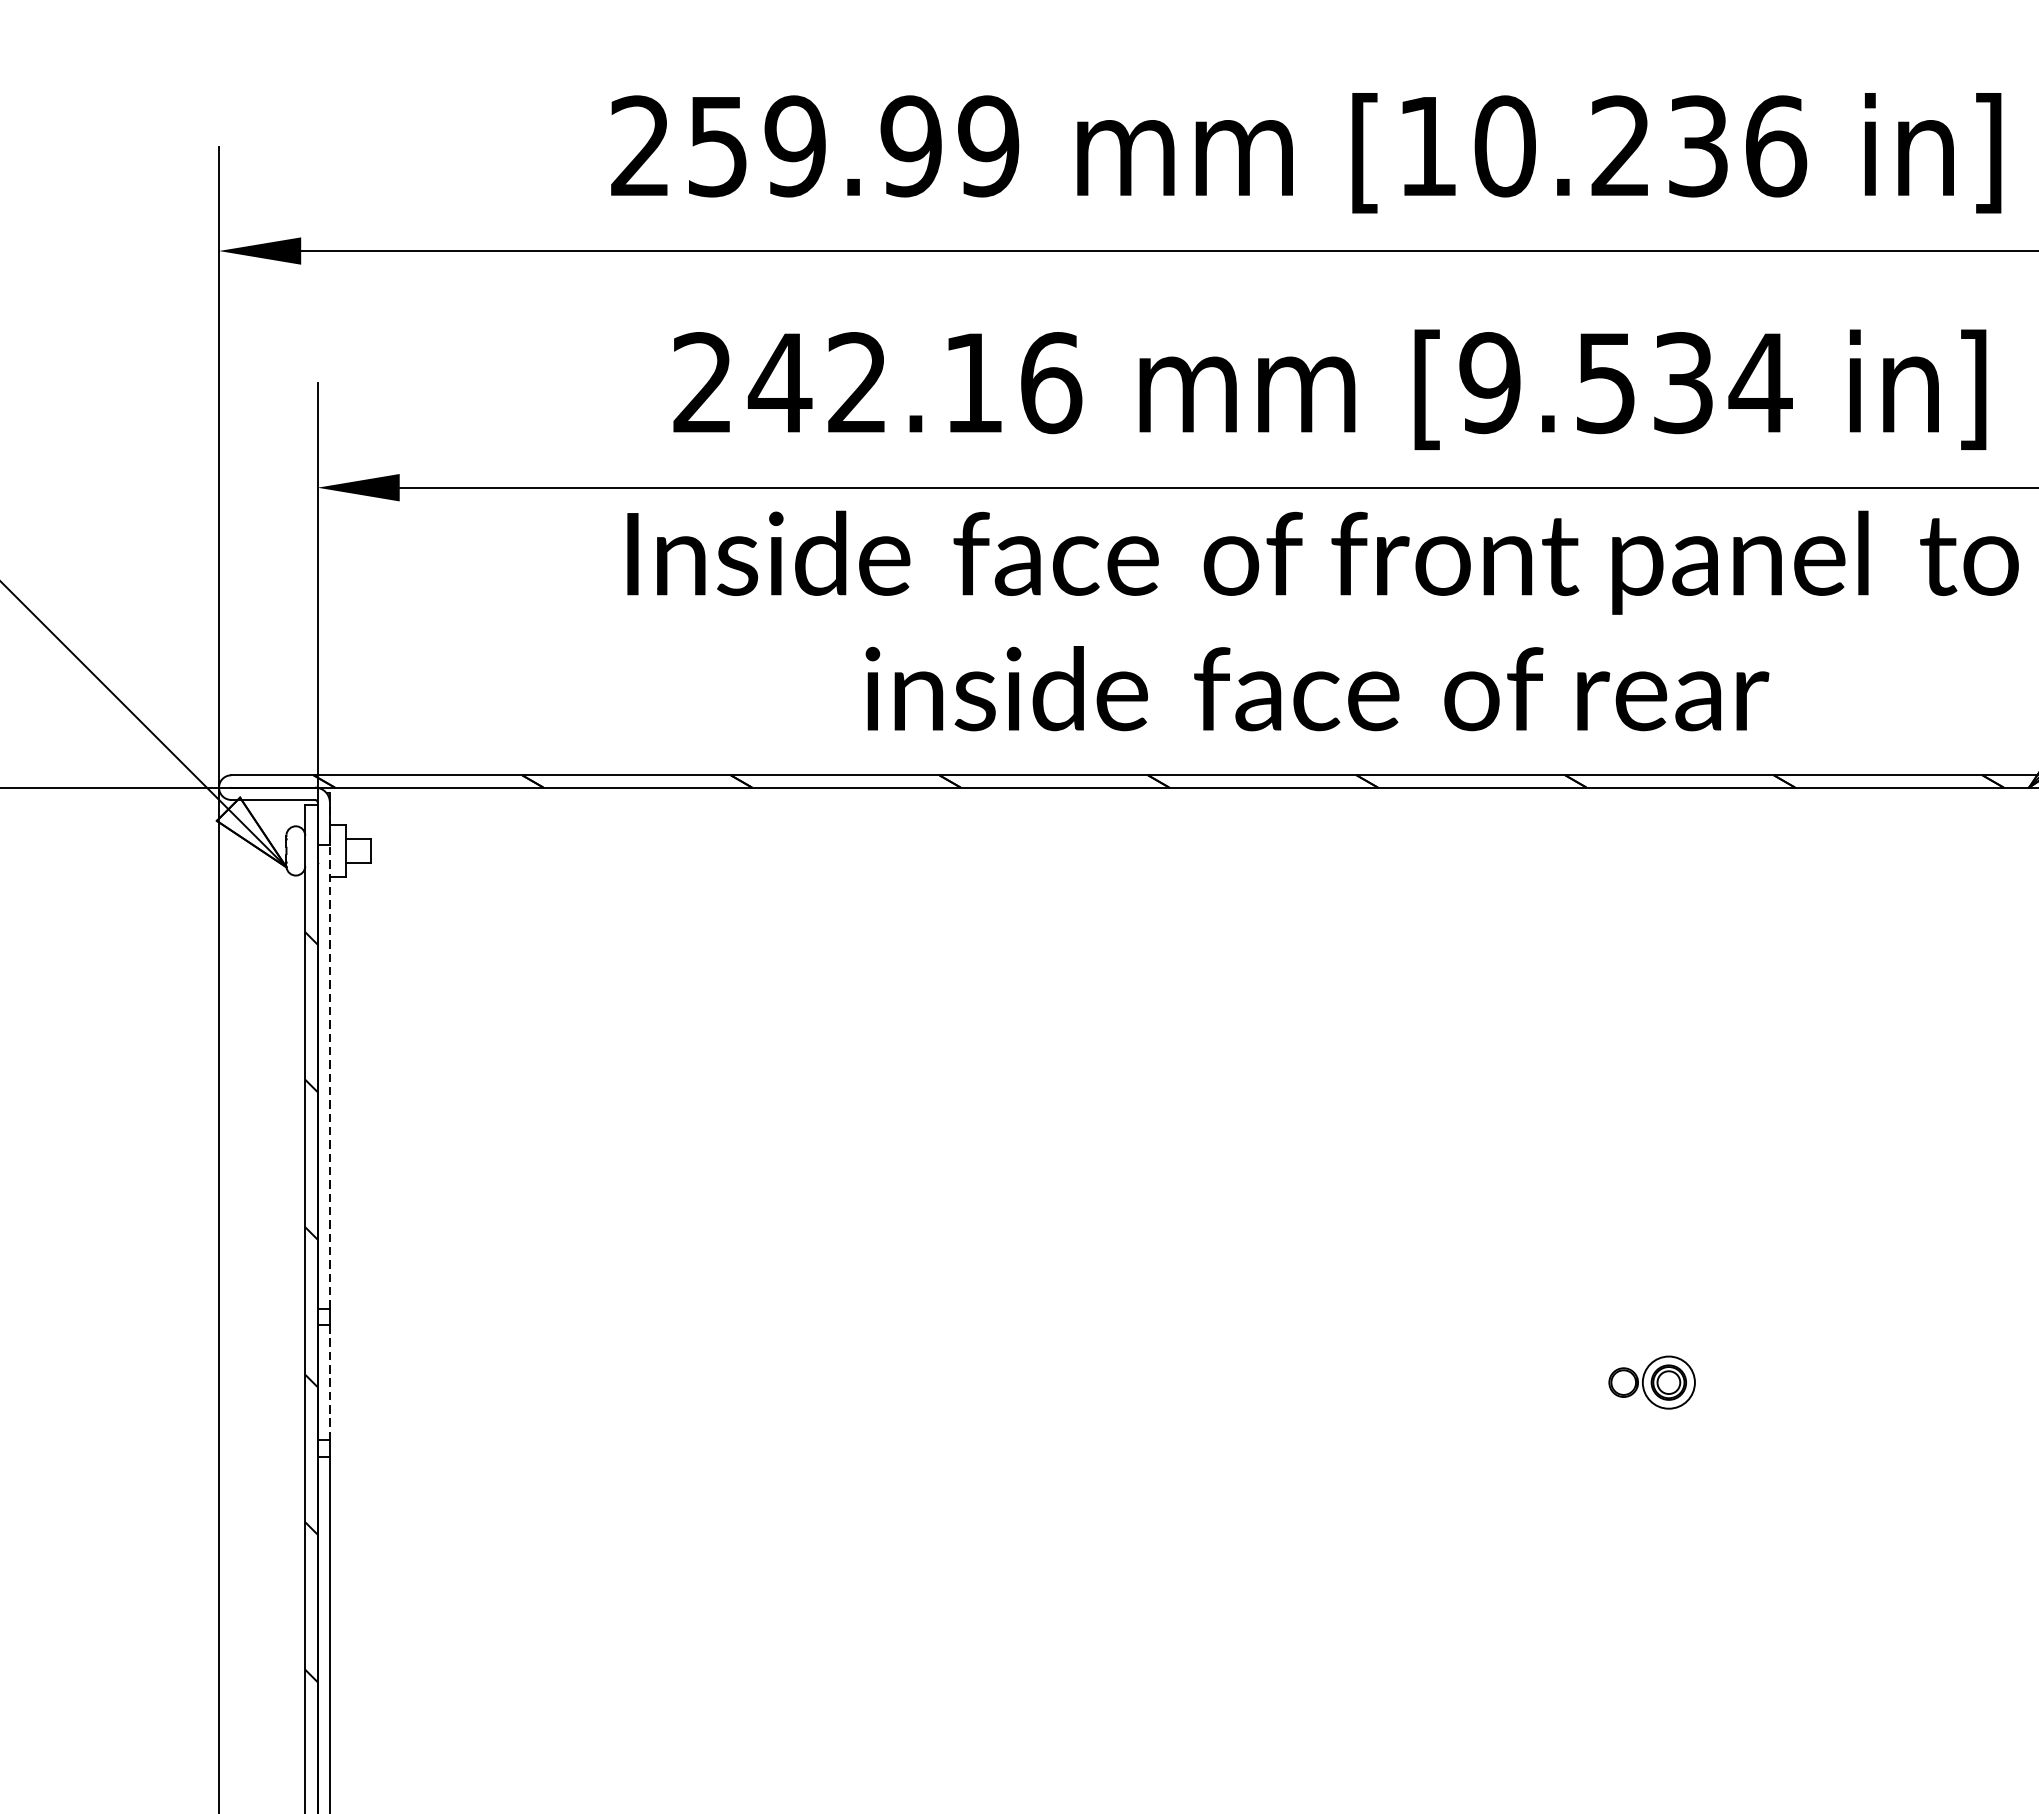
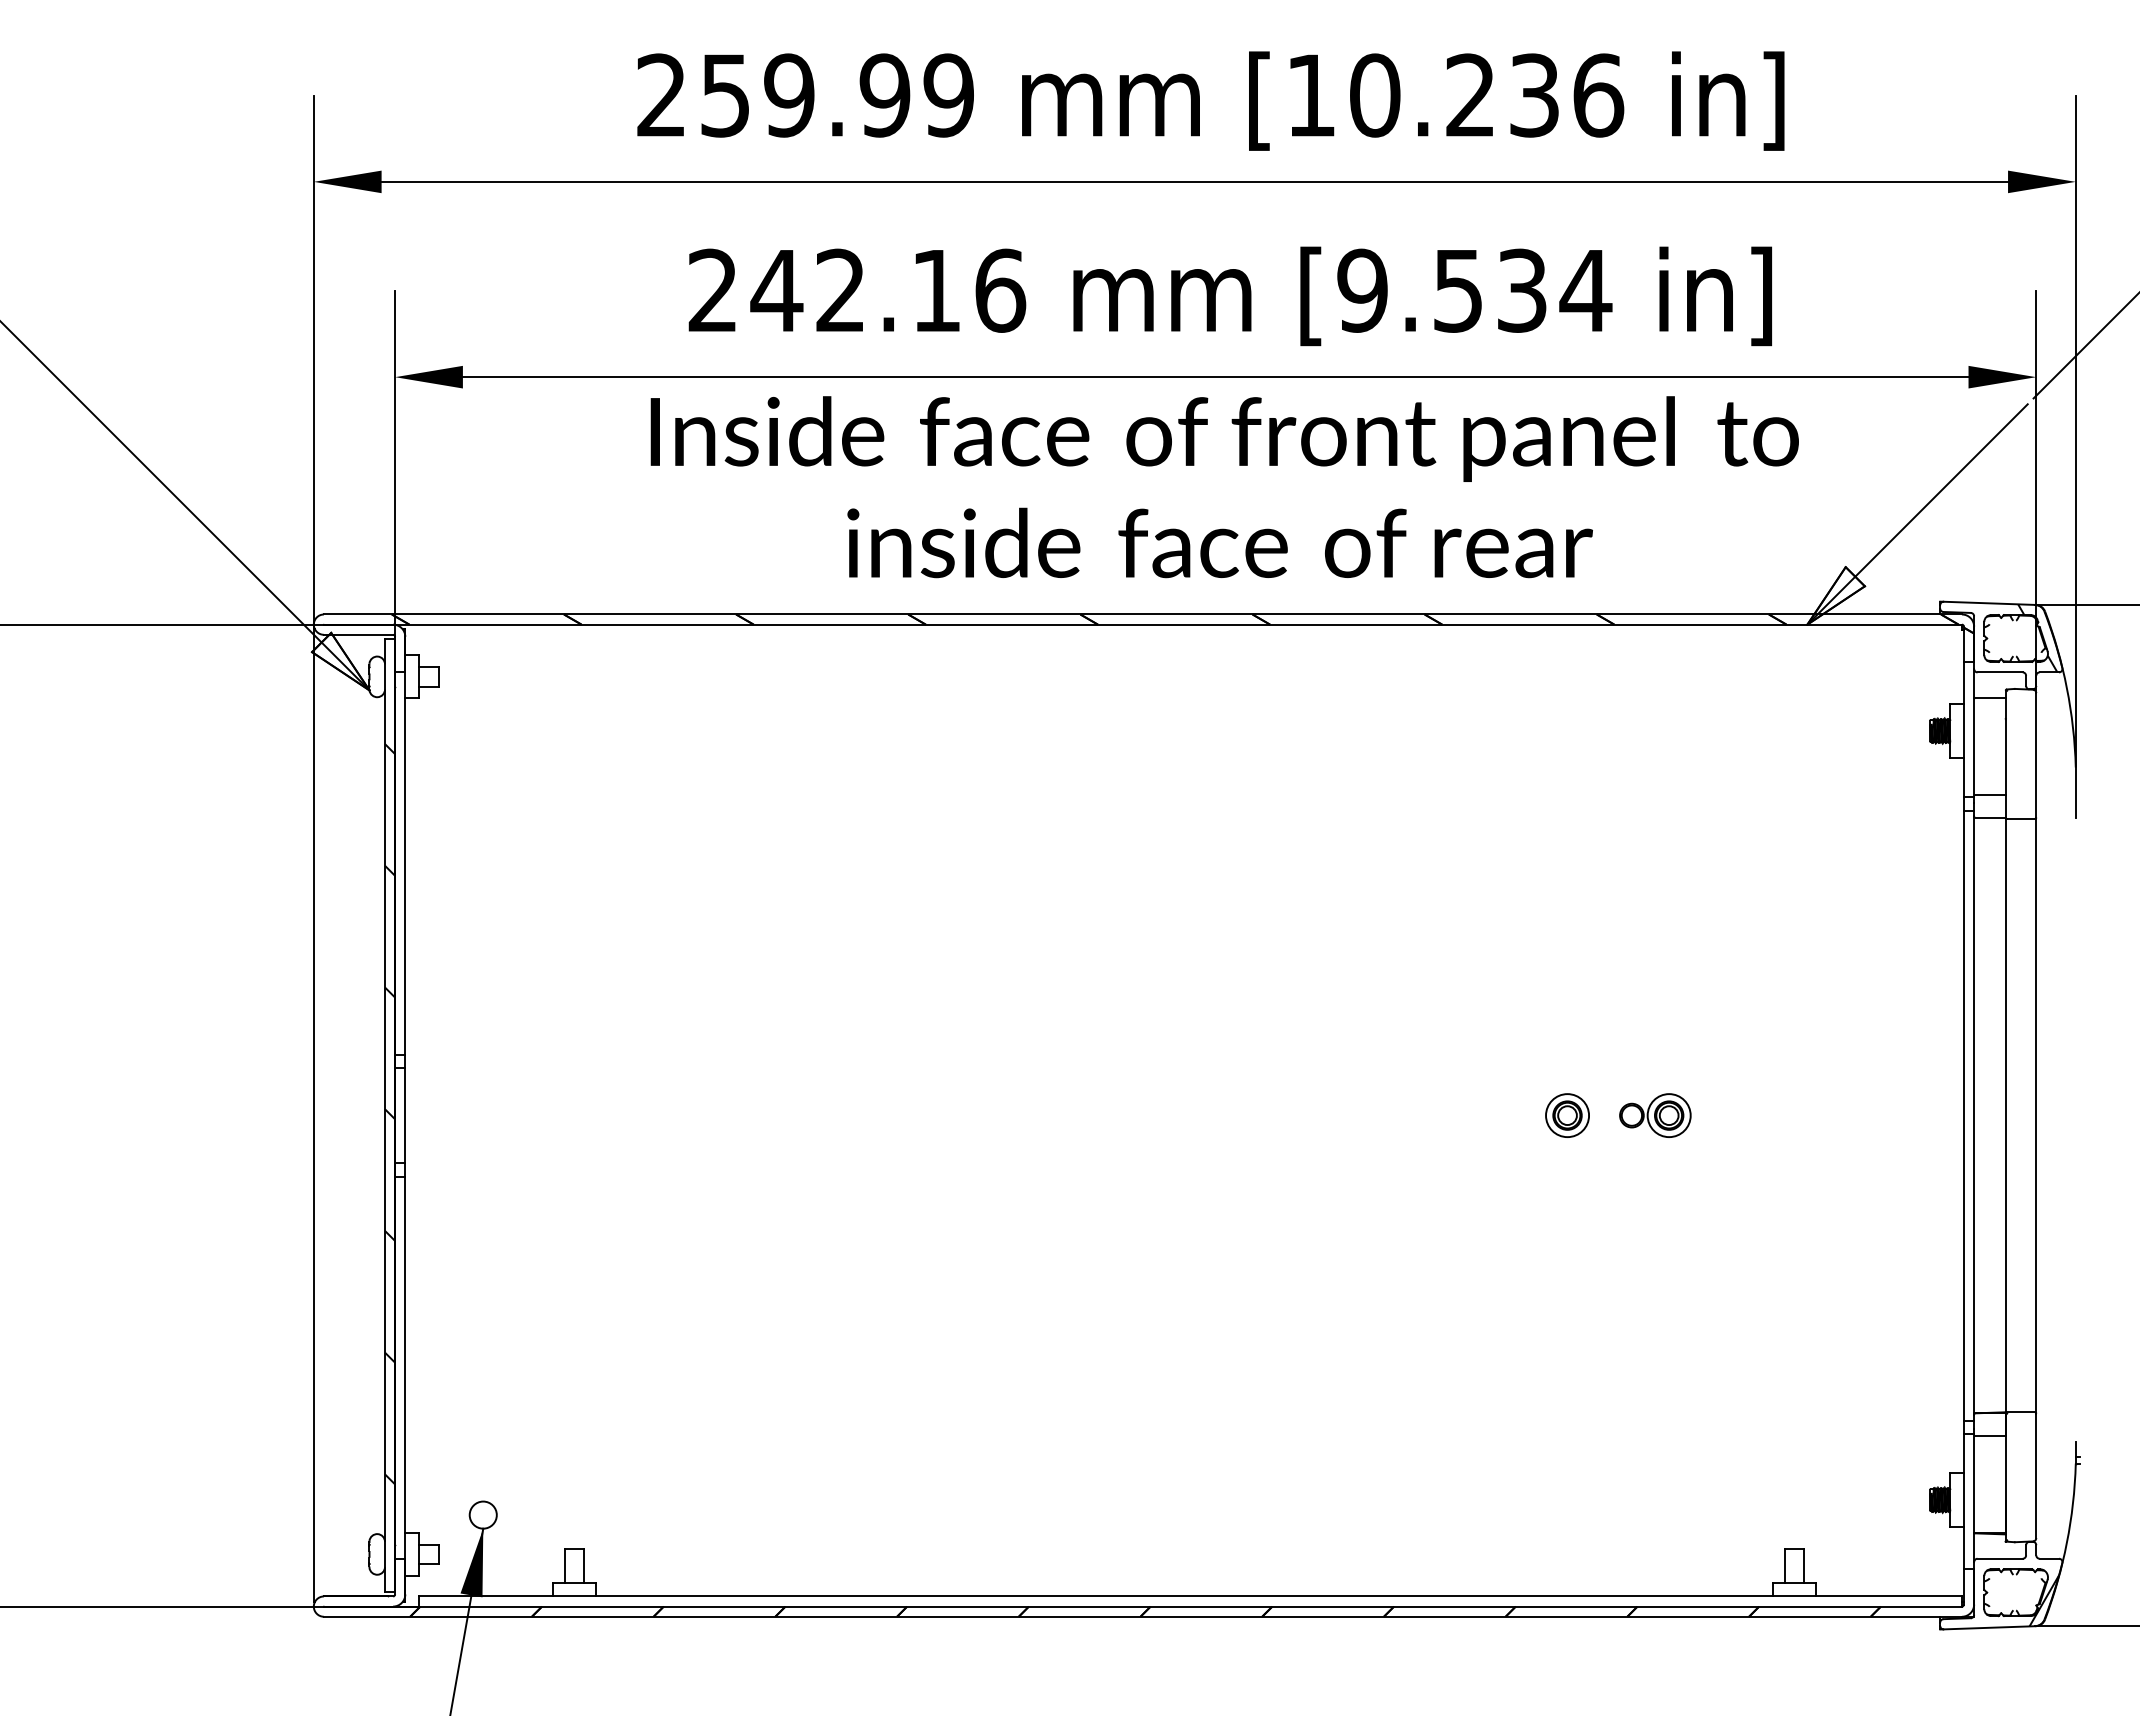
line: (330, 1051) -> (405, 842), dashed -> solid
part: (1652, 1382) -> (1655, 1115), moved
part: (1738, 1382) -> (1567, 1115), added
line: (330, 1383) -> (405, 1116), dashed -> solid

